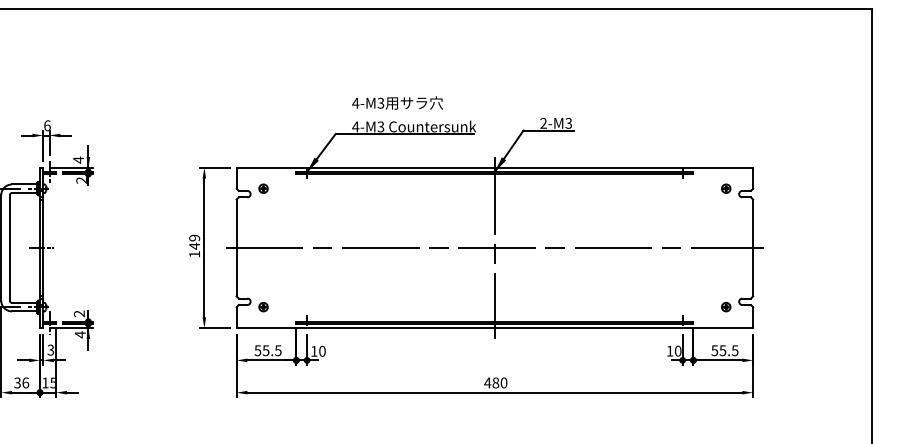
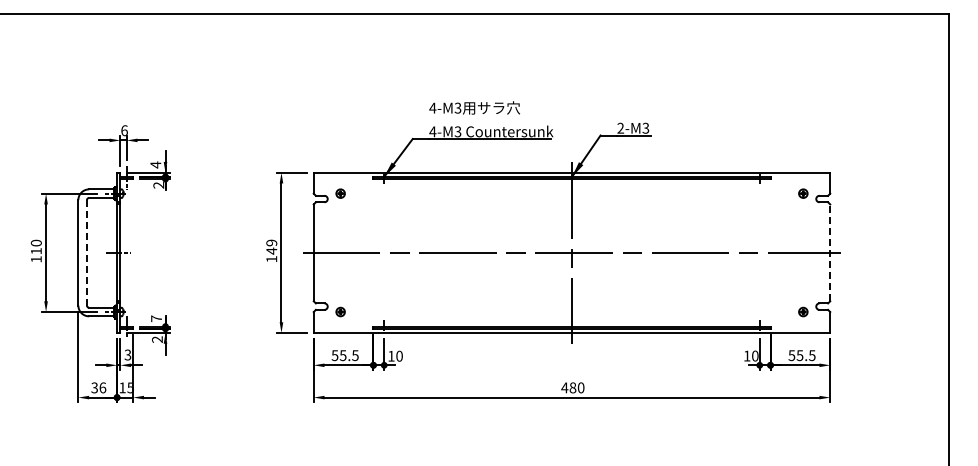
line: (9, 247) -> (86, 252), solid -> dashed
line: (753, 247) -> (830, 252), solid -> dashed
text: (79, 313) -> (156, 318), 2 -> 7
text: (80, 334) -> (157, 339), 4 -> 2

